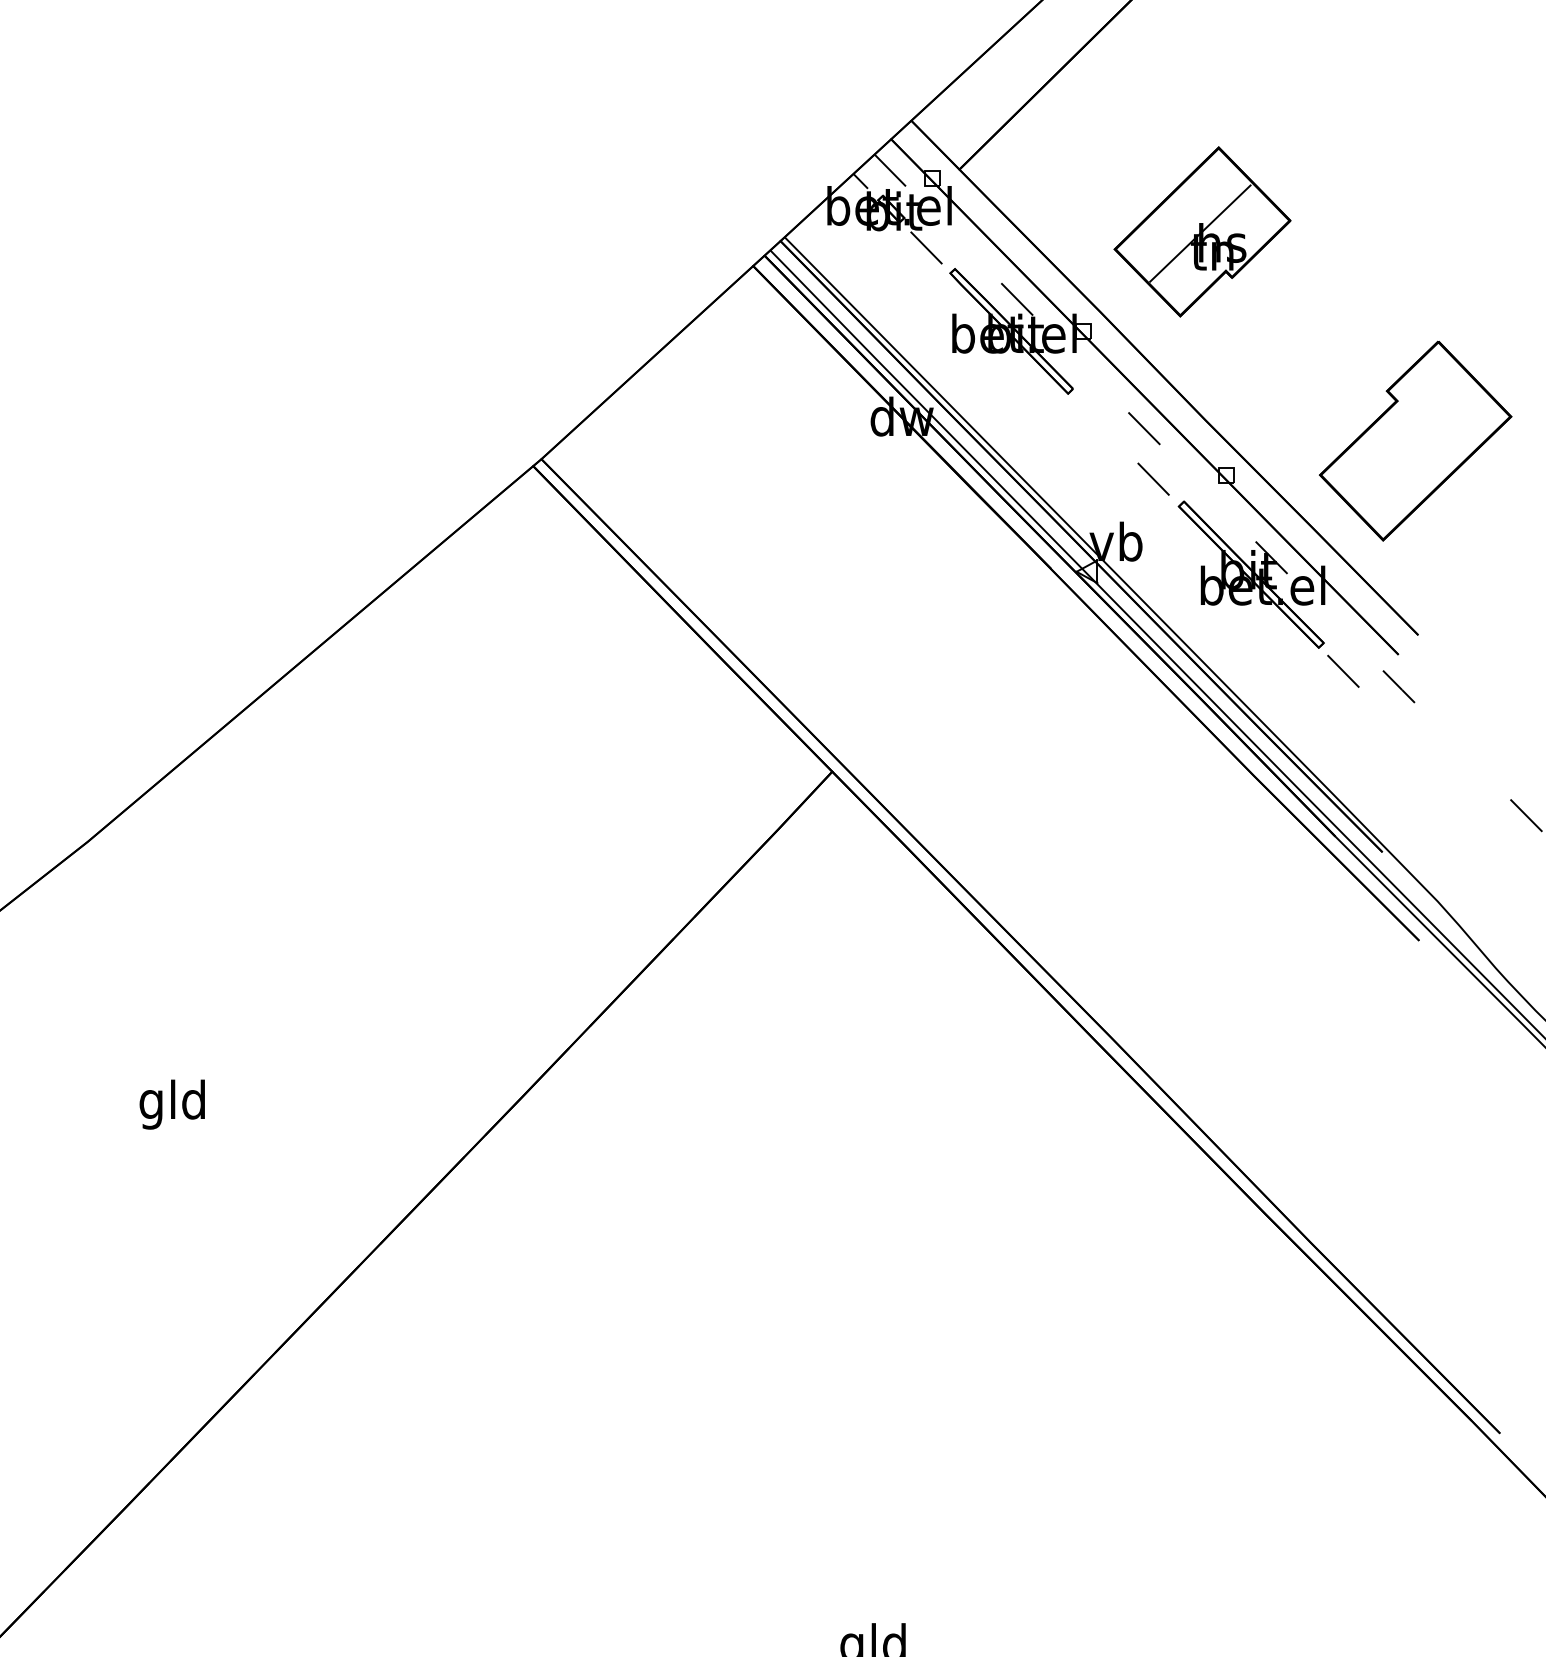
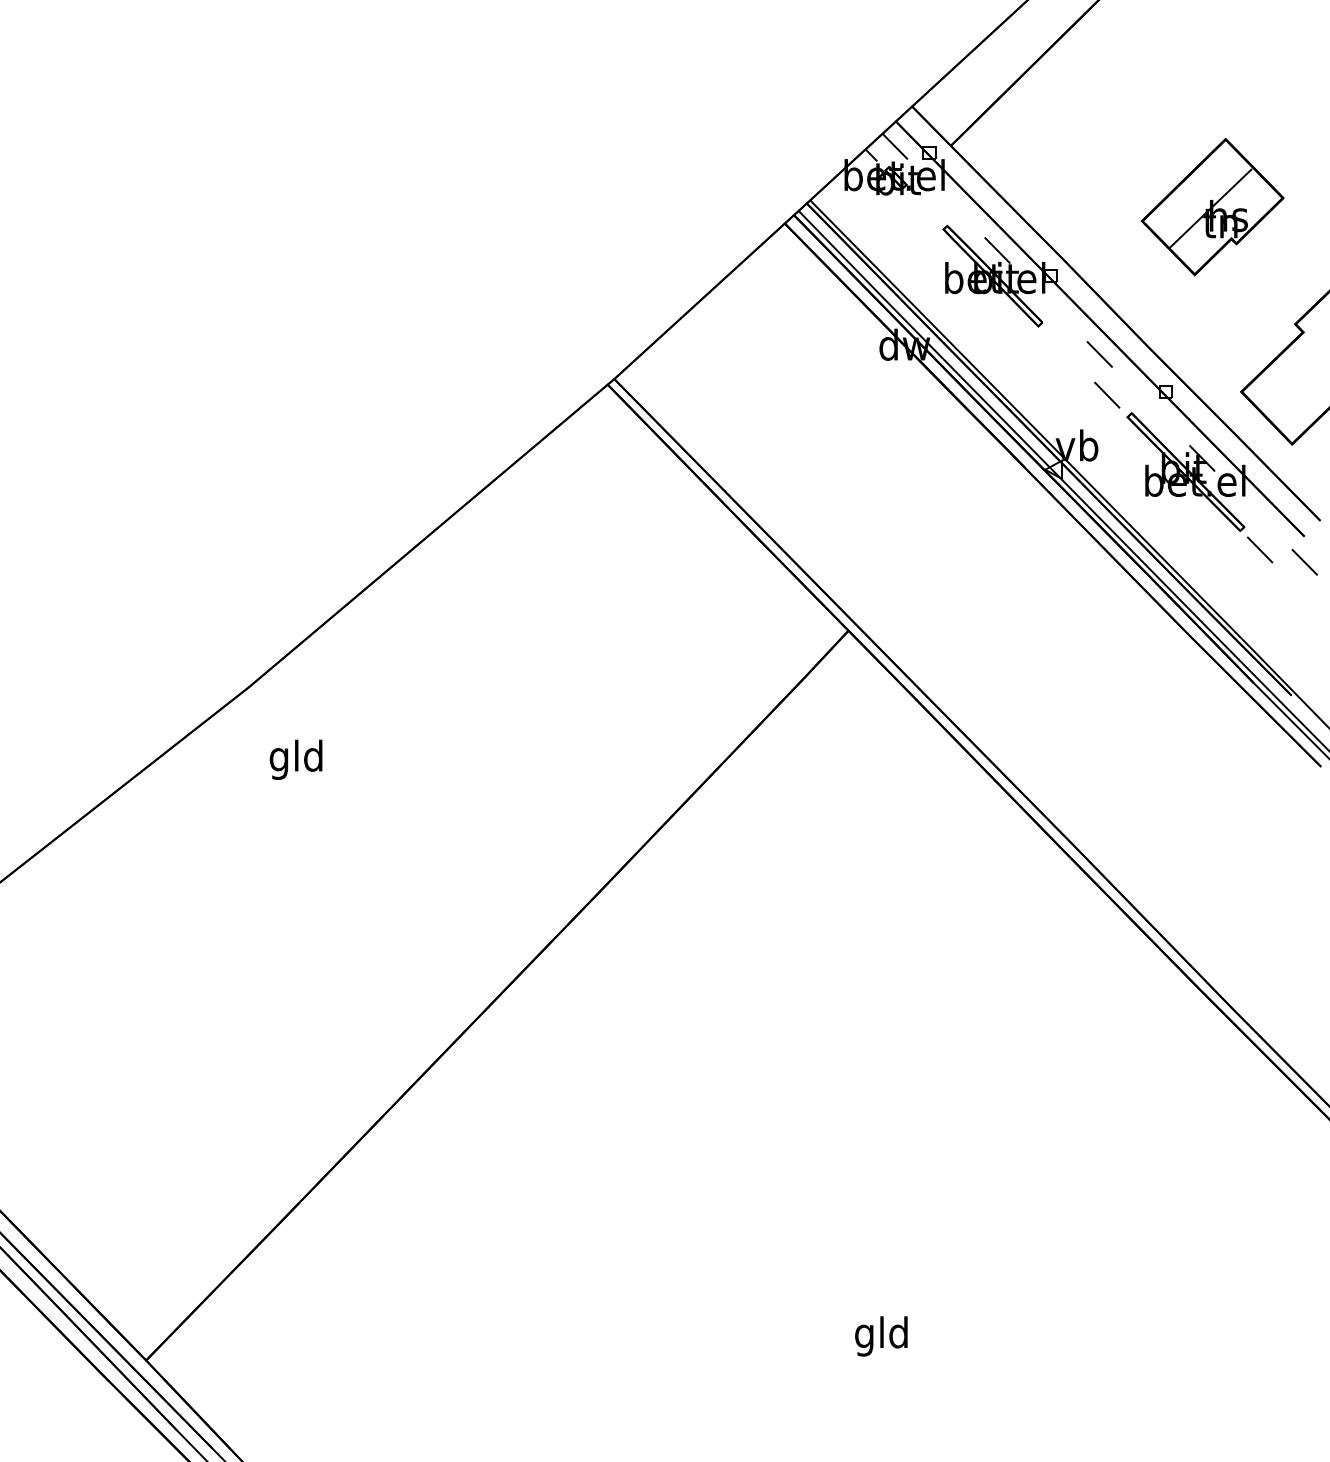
part: (1202, 232) -> (1212, 207), moved
line: (926, 248) -> (924, 209), removed
text: (171, 1104) -> (295, 759), moved

